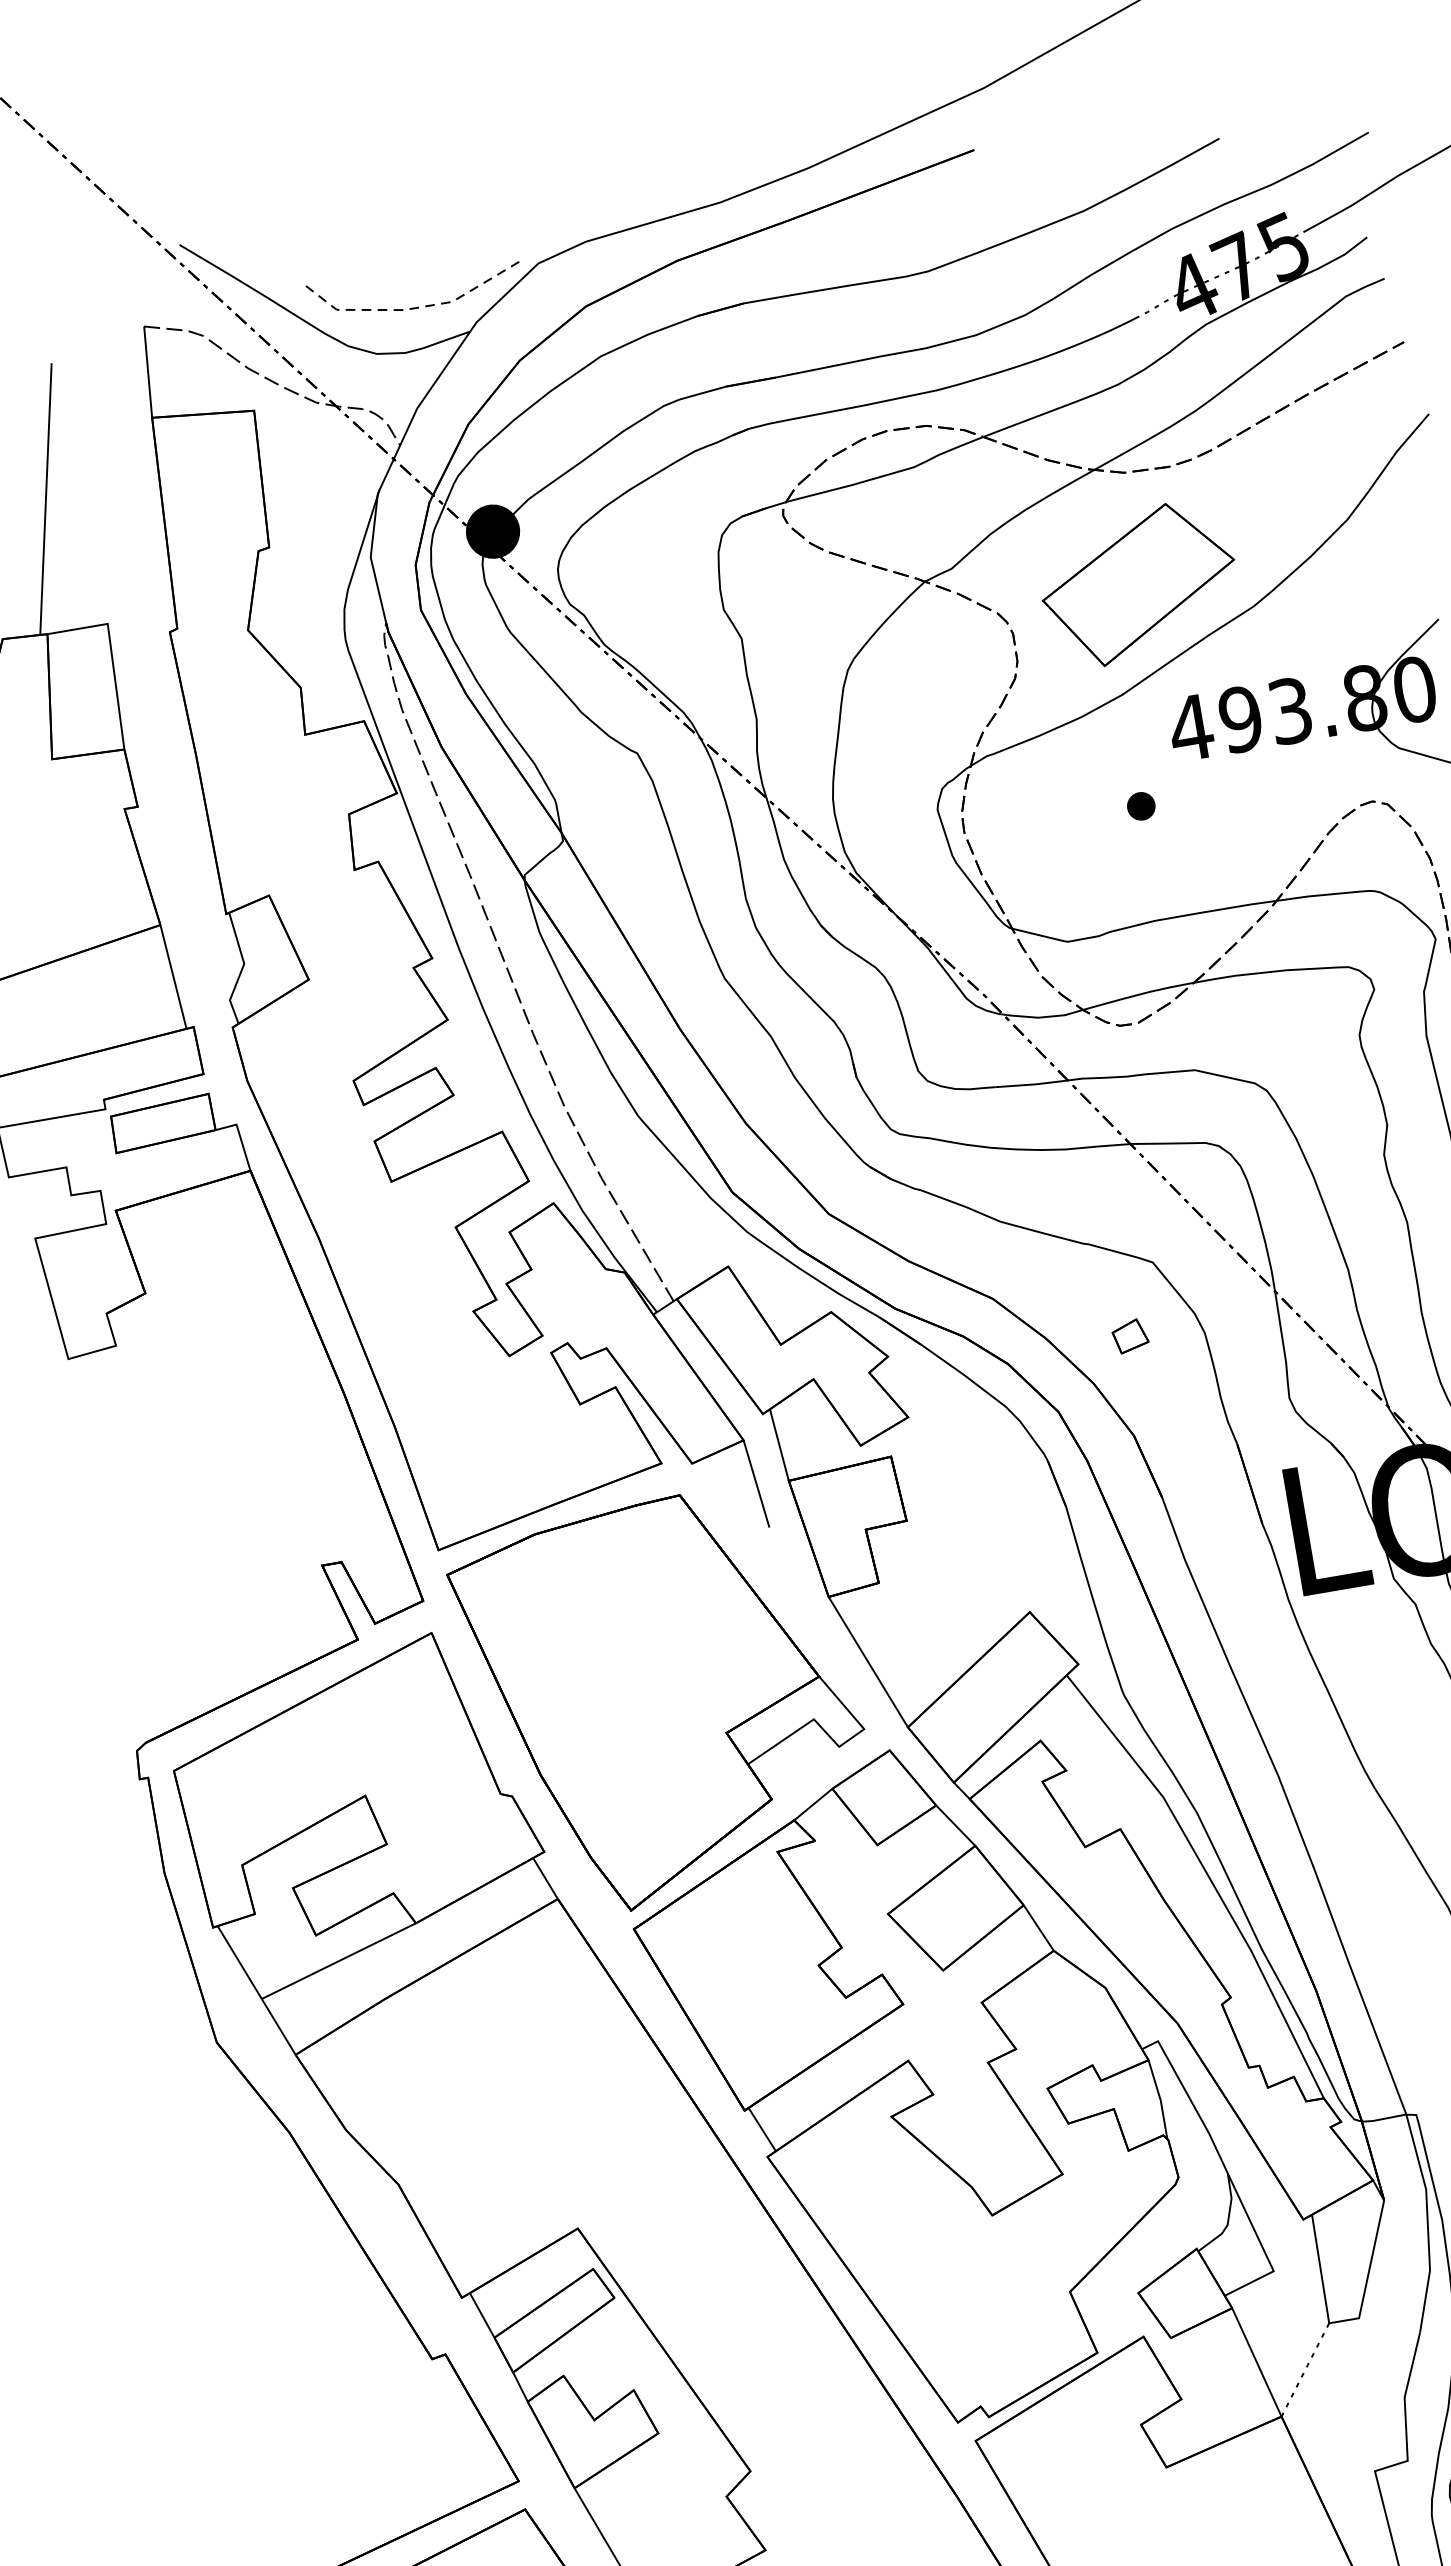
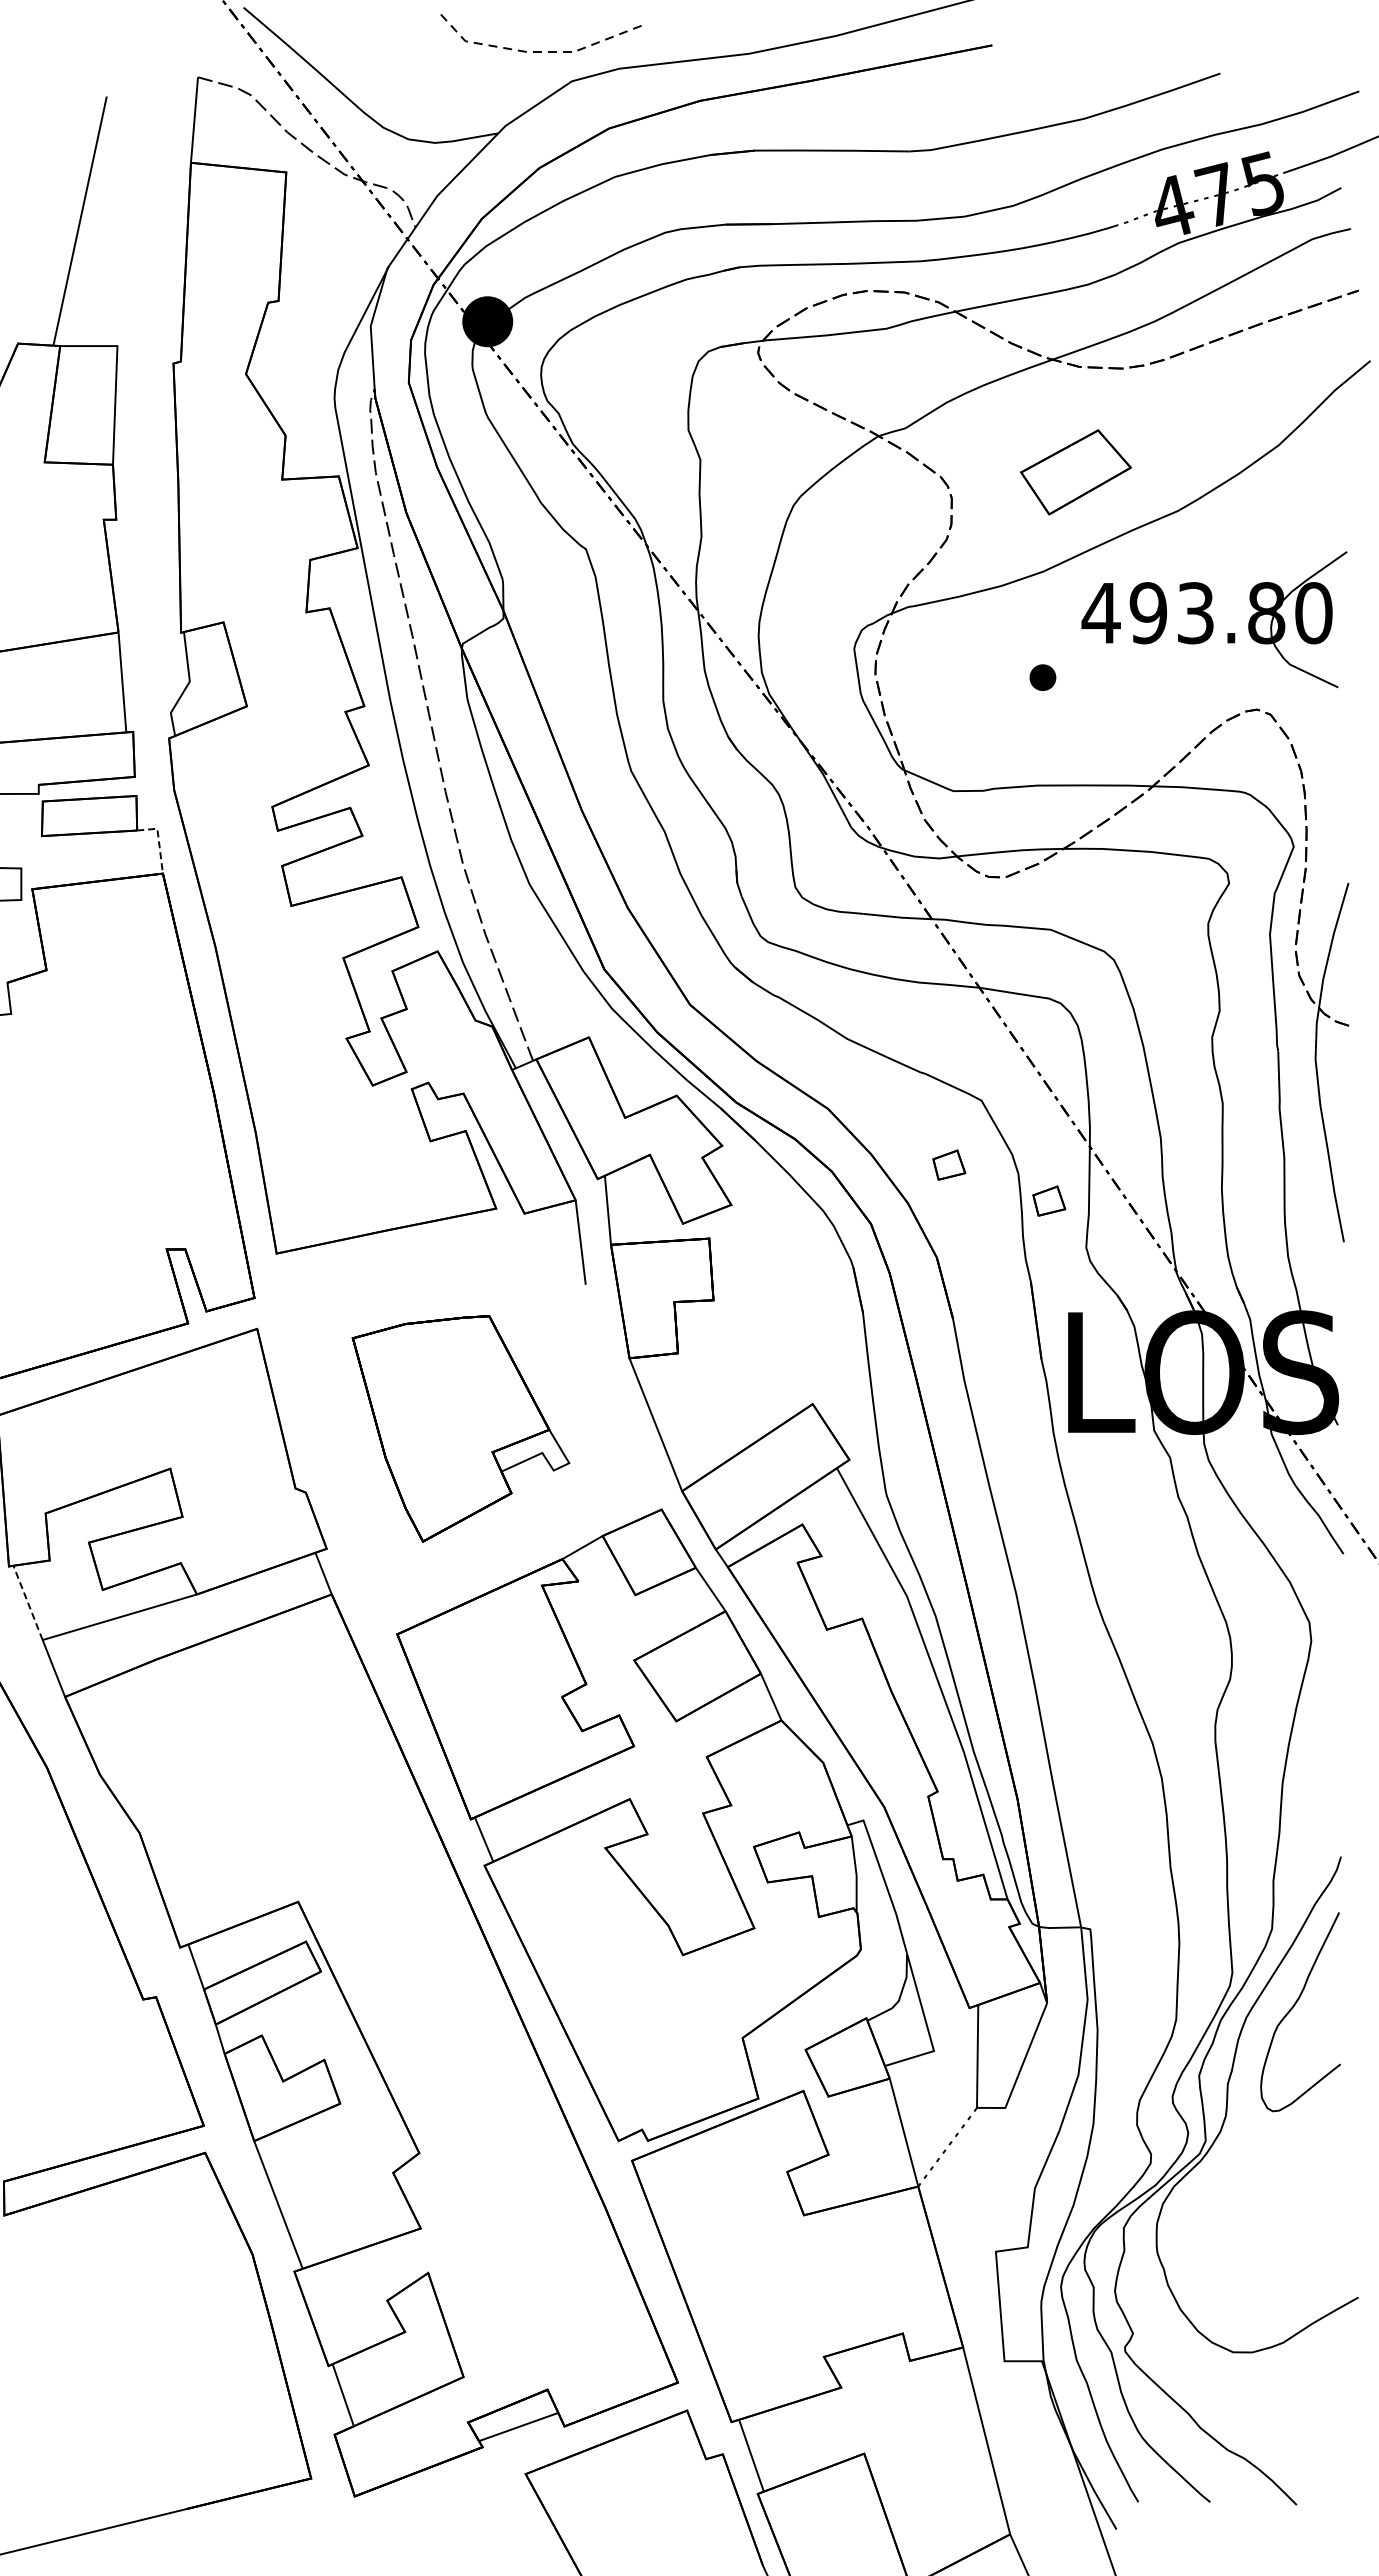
line: (417, 307) -> (540, 51), moved
part: (1138, 584) -> (1075, 472), size x0.6
line: (239, 1136) -> (158, 840), solid -> dashed
part: (1242, 1355) -> (1049, 1200), added
part: (663, 1701) -> (460, 1428), size x0.6
line: (240, 1962) -> (28, 1602), solid -> dashed

